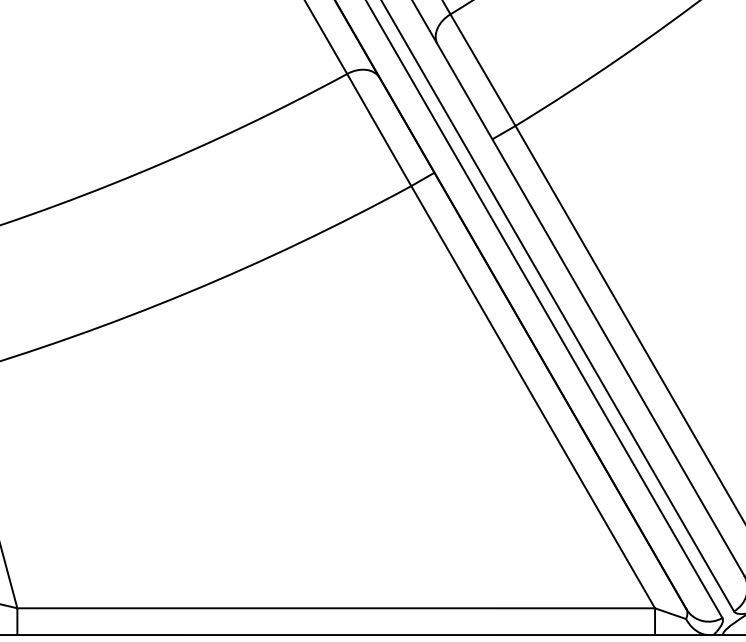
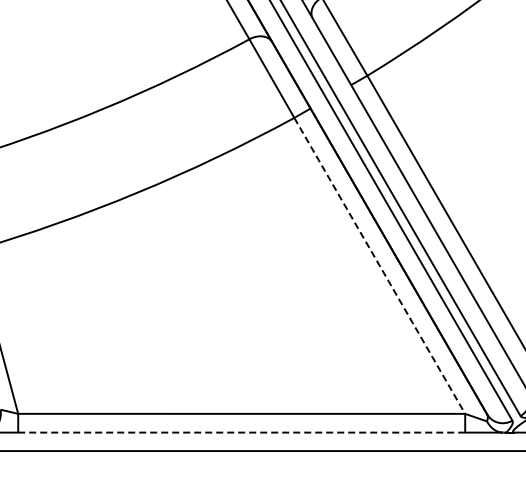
line: (532, 396) -> (379, 265), solid -> dashed
line: (337, 634) -> (242, 432), solid -> dashed

